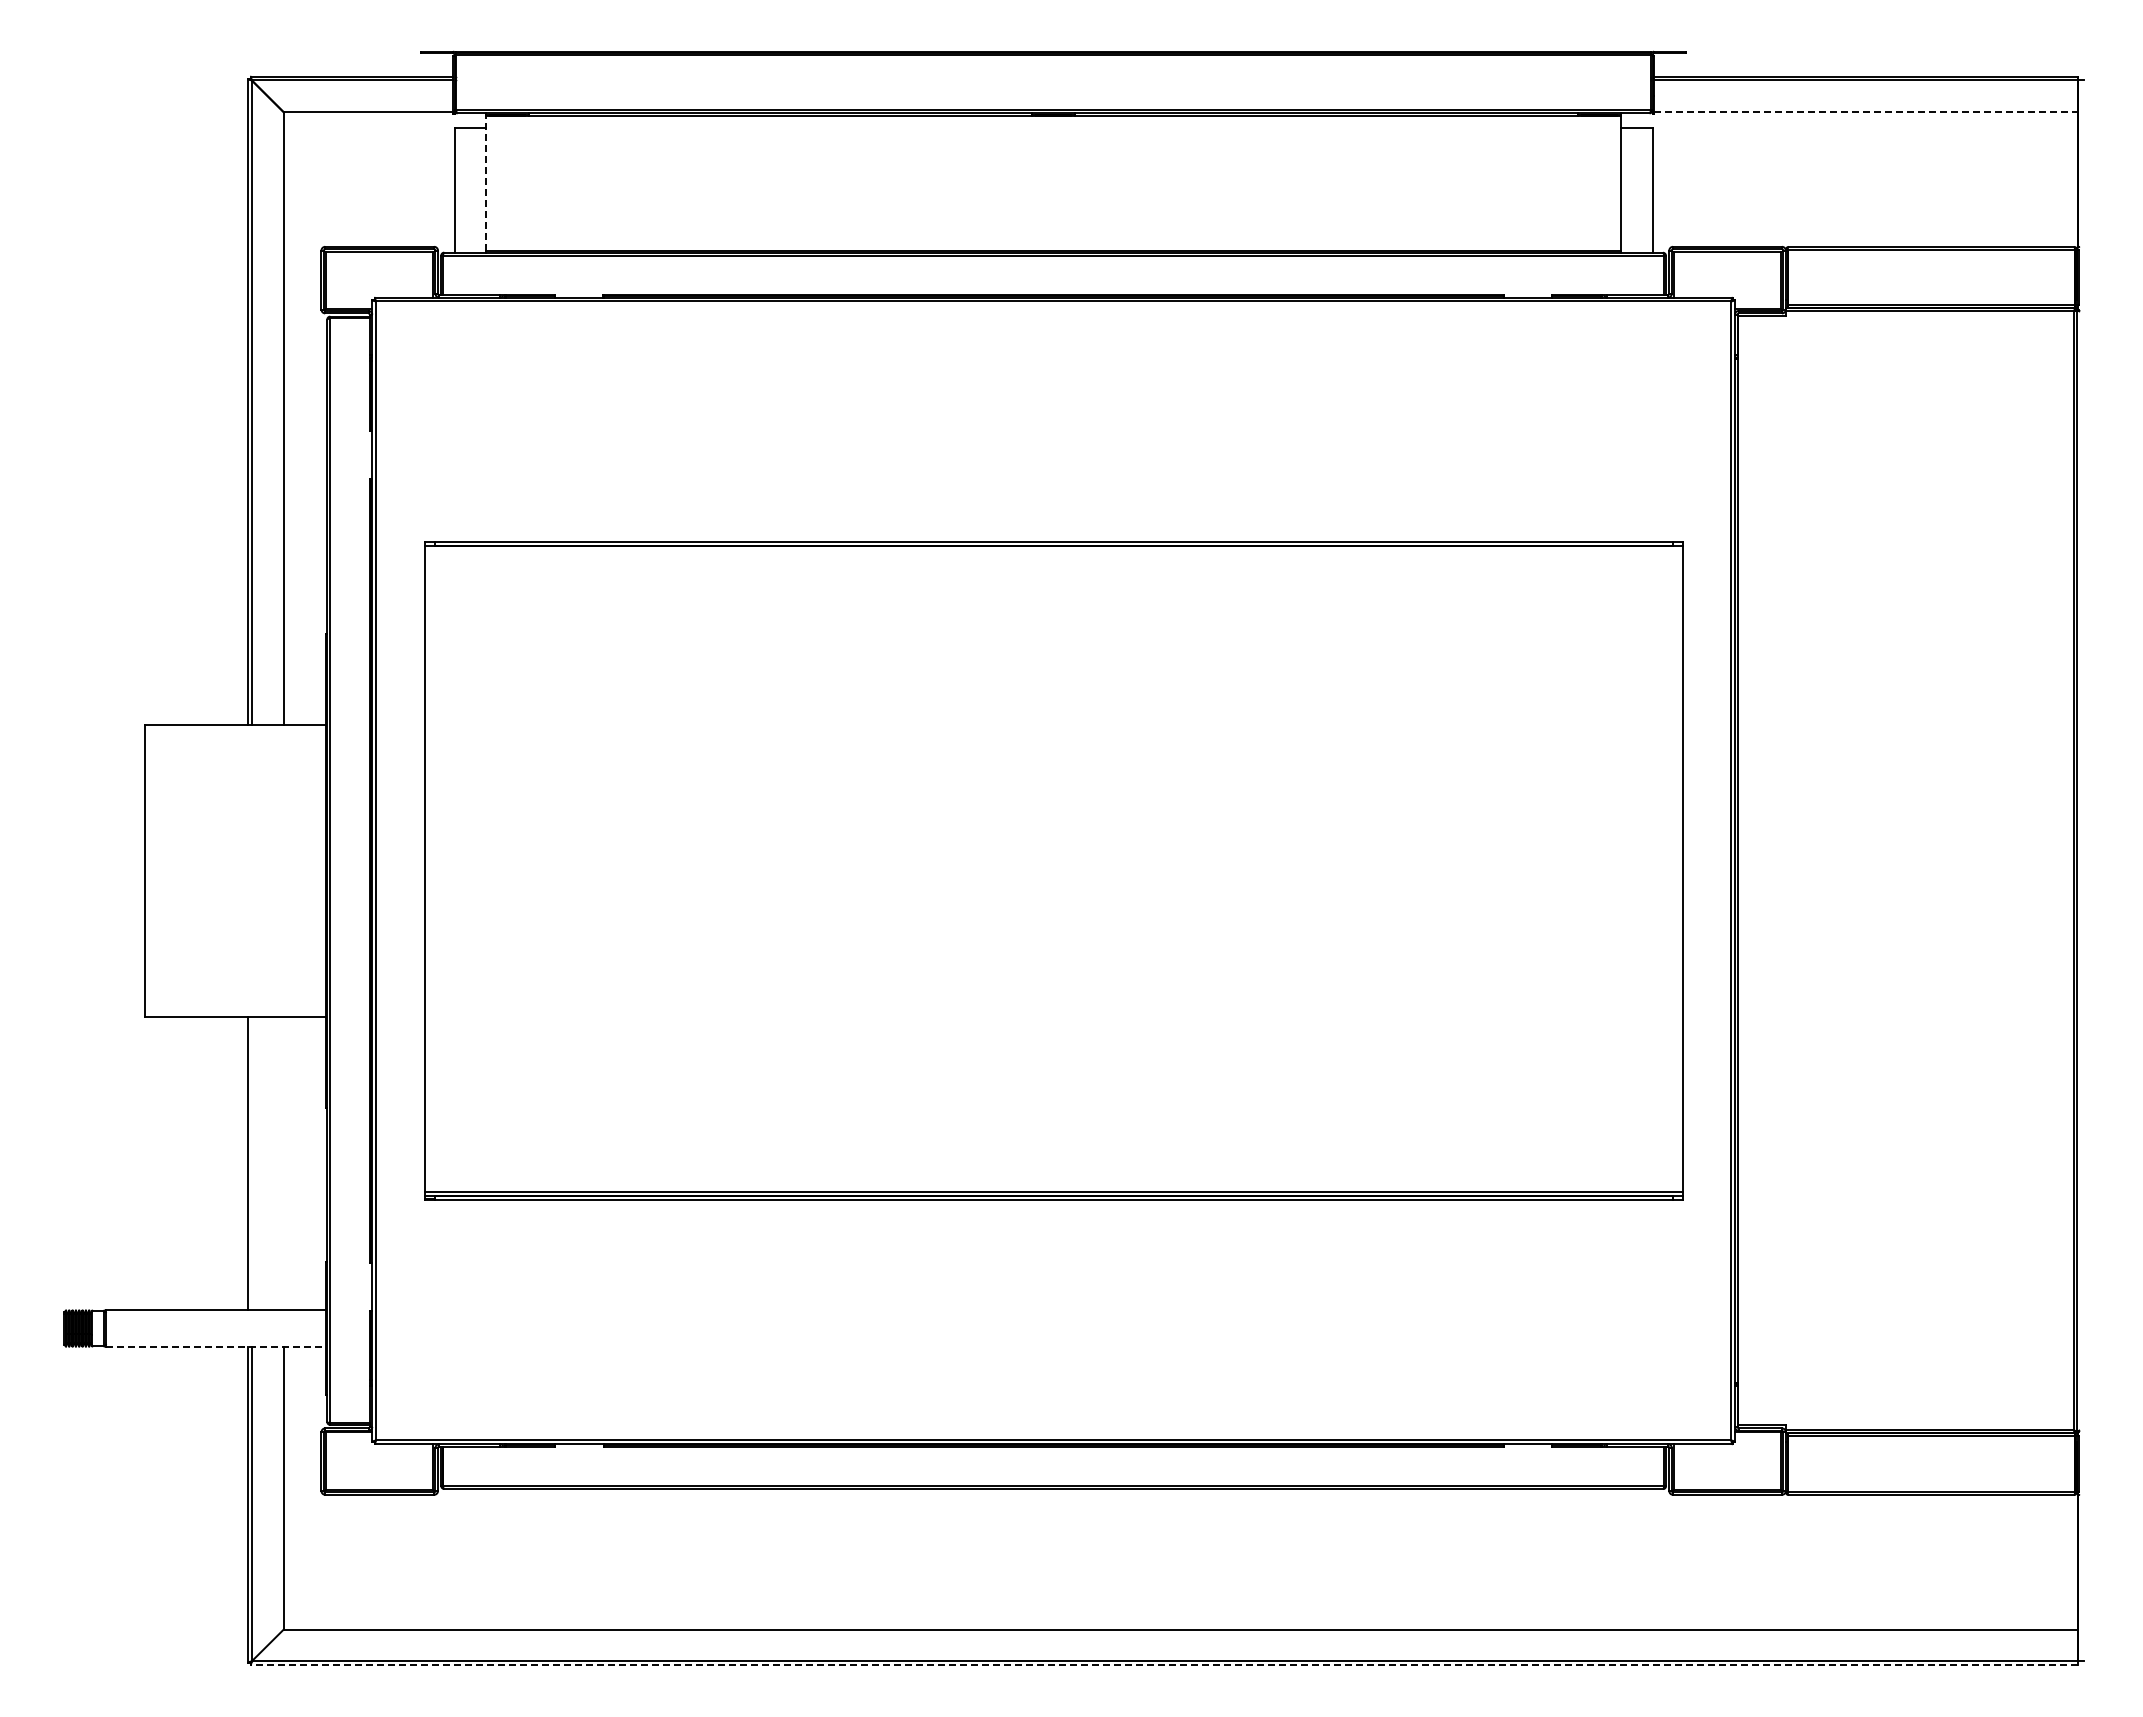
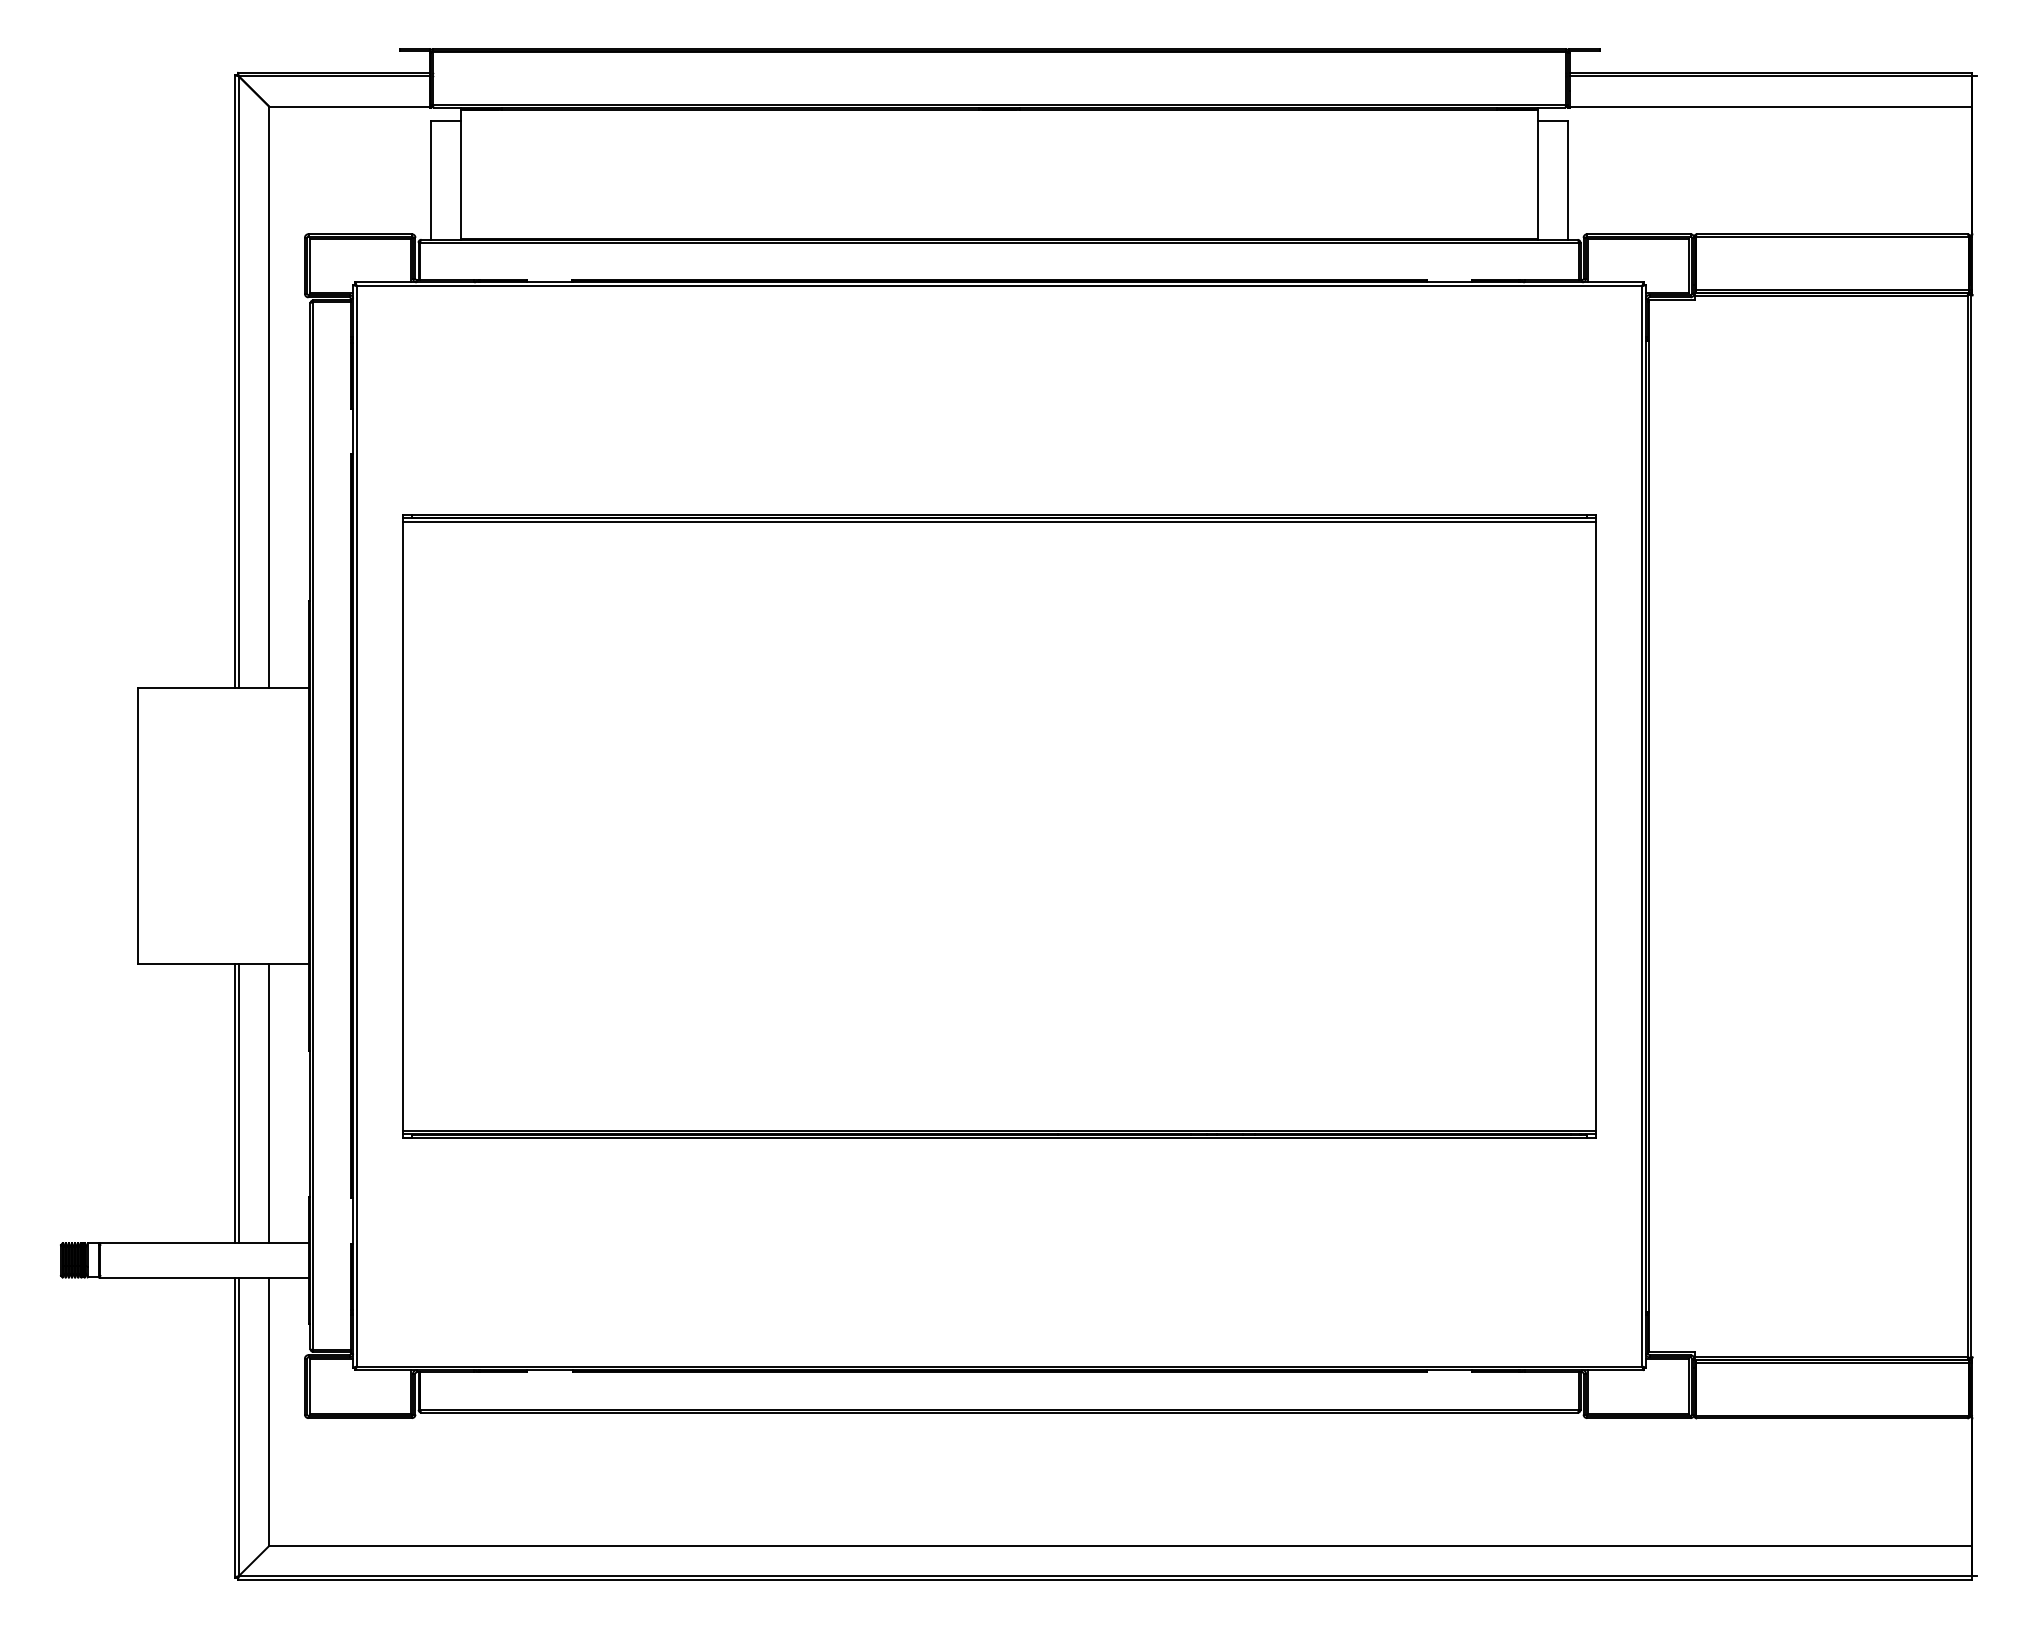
line: (1866, 112) -> (1770, 106), dashed -> solid
line: (486, 183) -> (461, 174), dashed -> solid
line: (1053, 550) -> (999, 522), added
line: (251, 1163) -> (238, 1103), added
line: (283, 1163) -> (268, 1103), added
line: (215, 1346) -> (204, 1277), dashed -> solid
line: (1164, 1665) -> (1104, 1580), dashed -> solid

